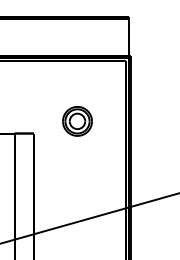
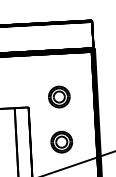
part: (77, 184) -> (61, 142), added

